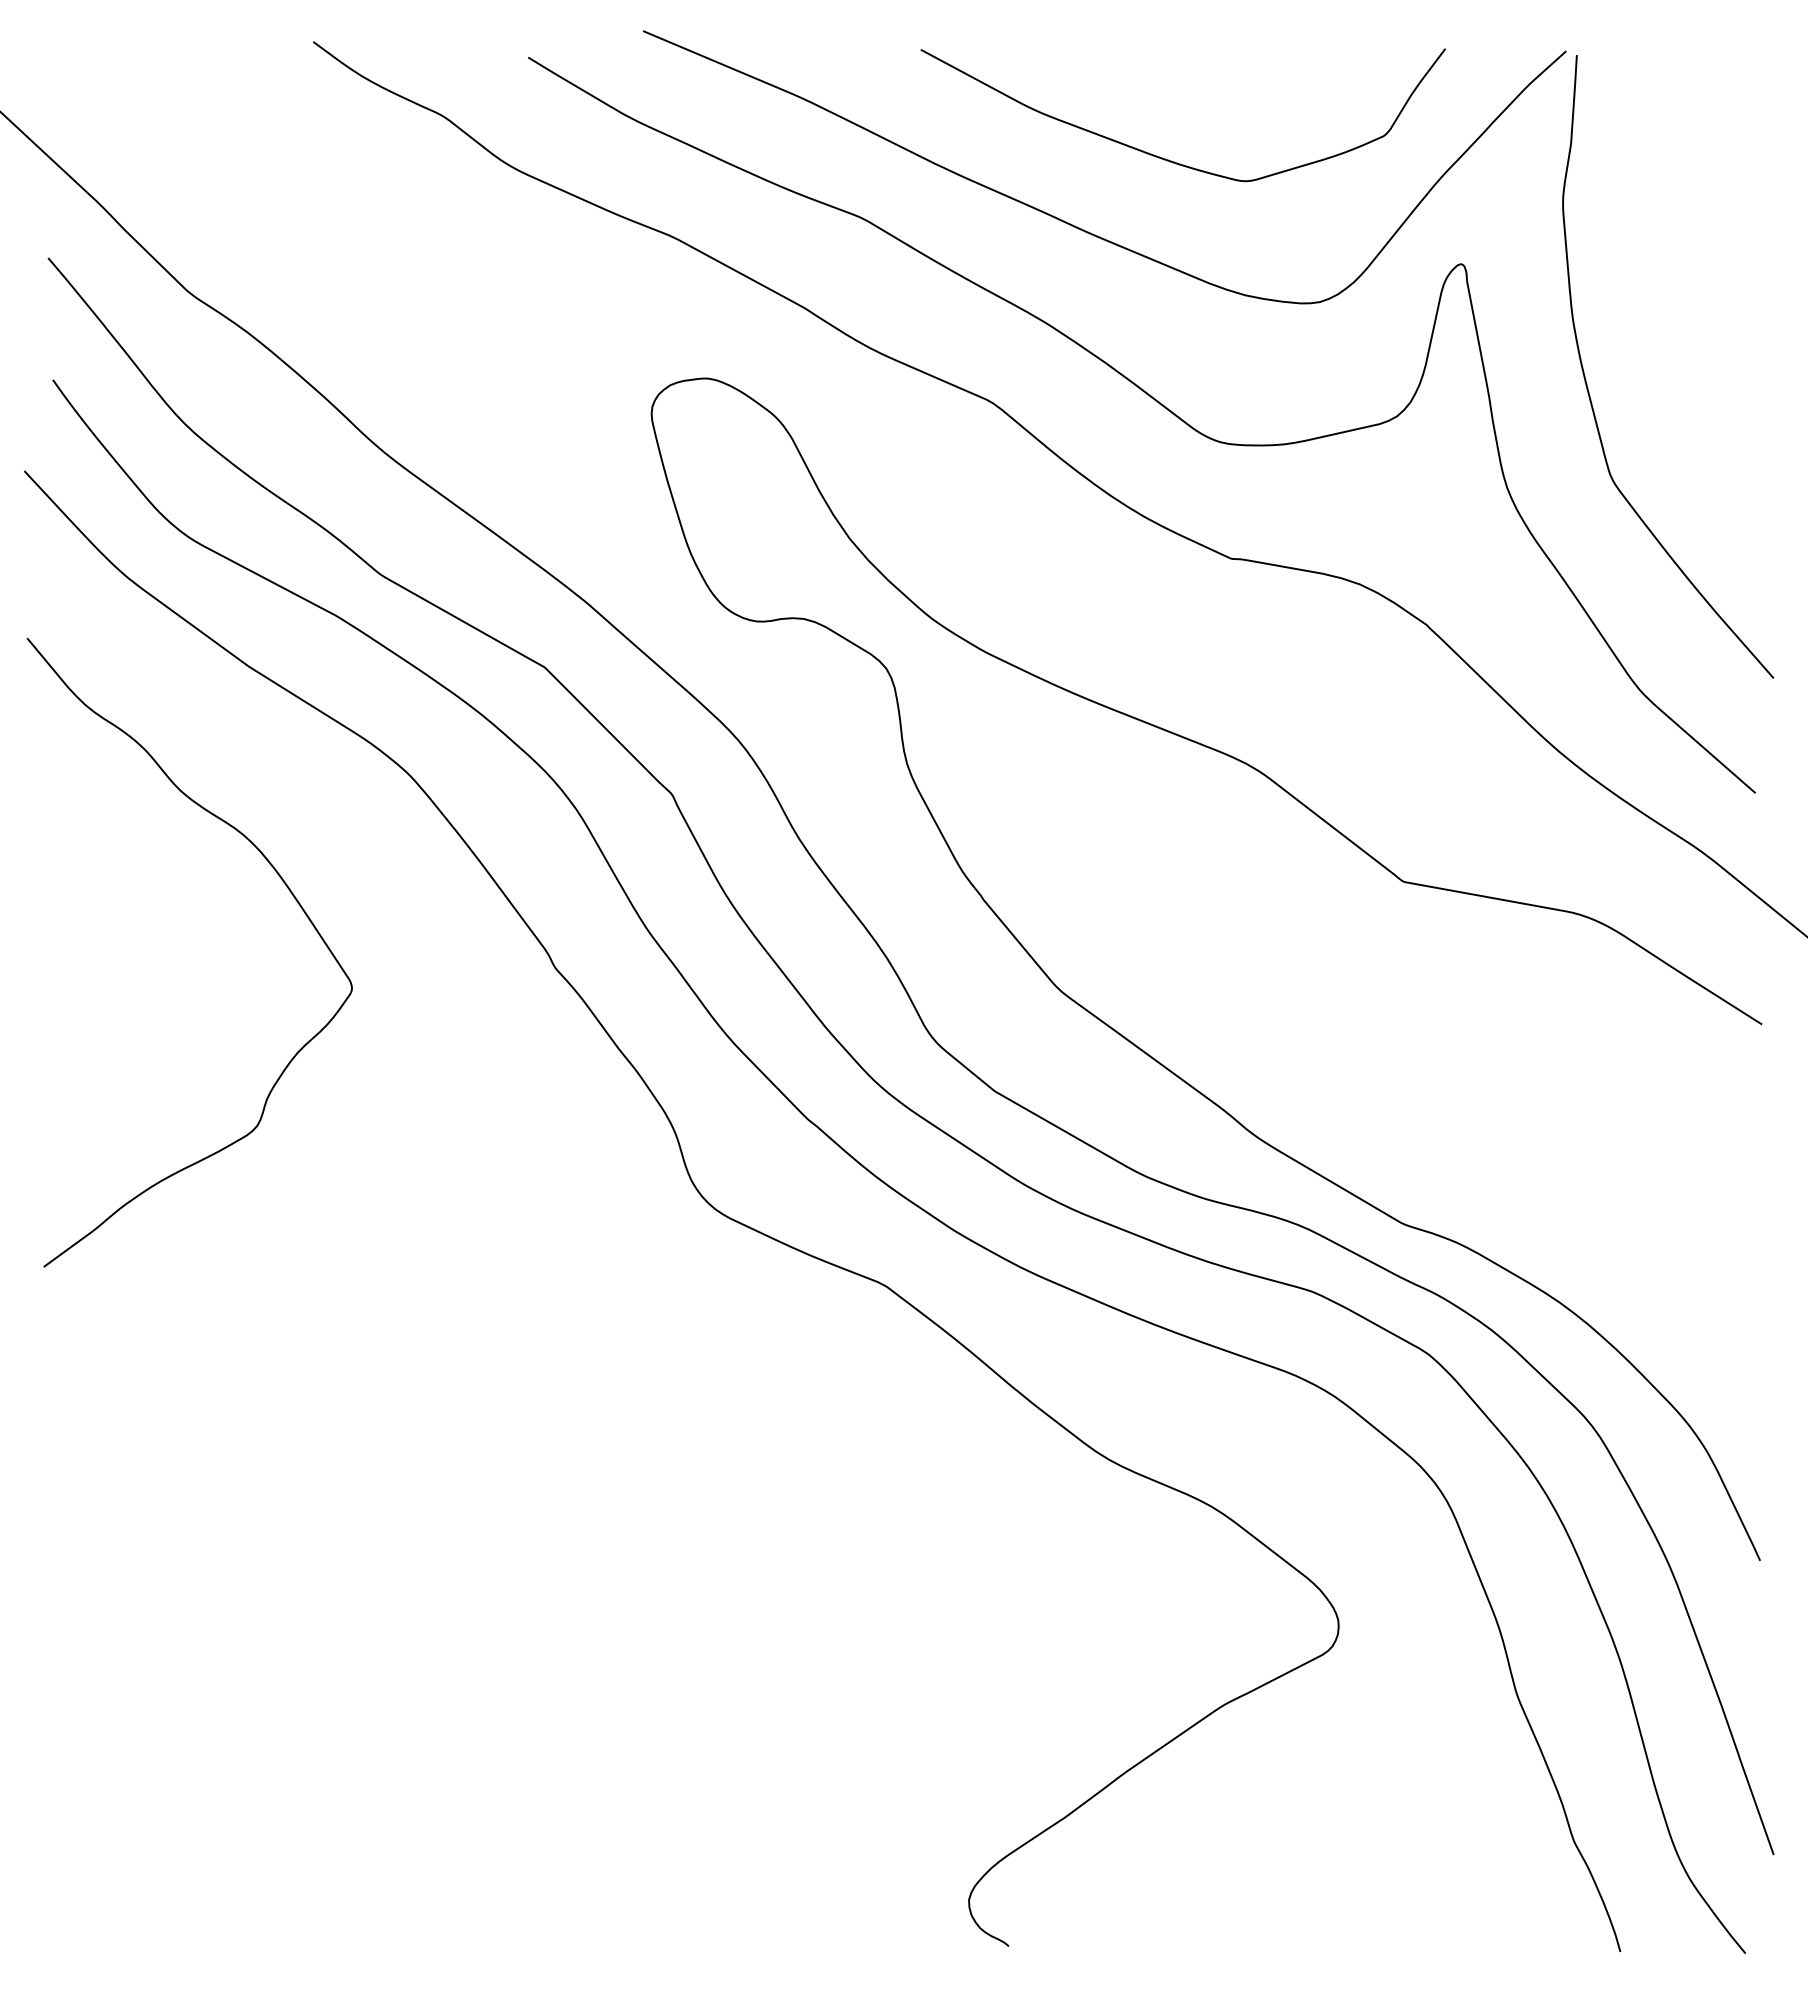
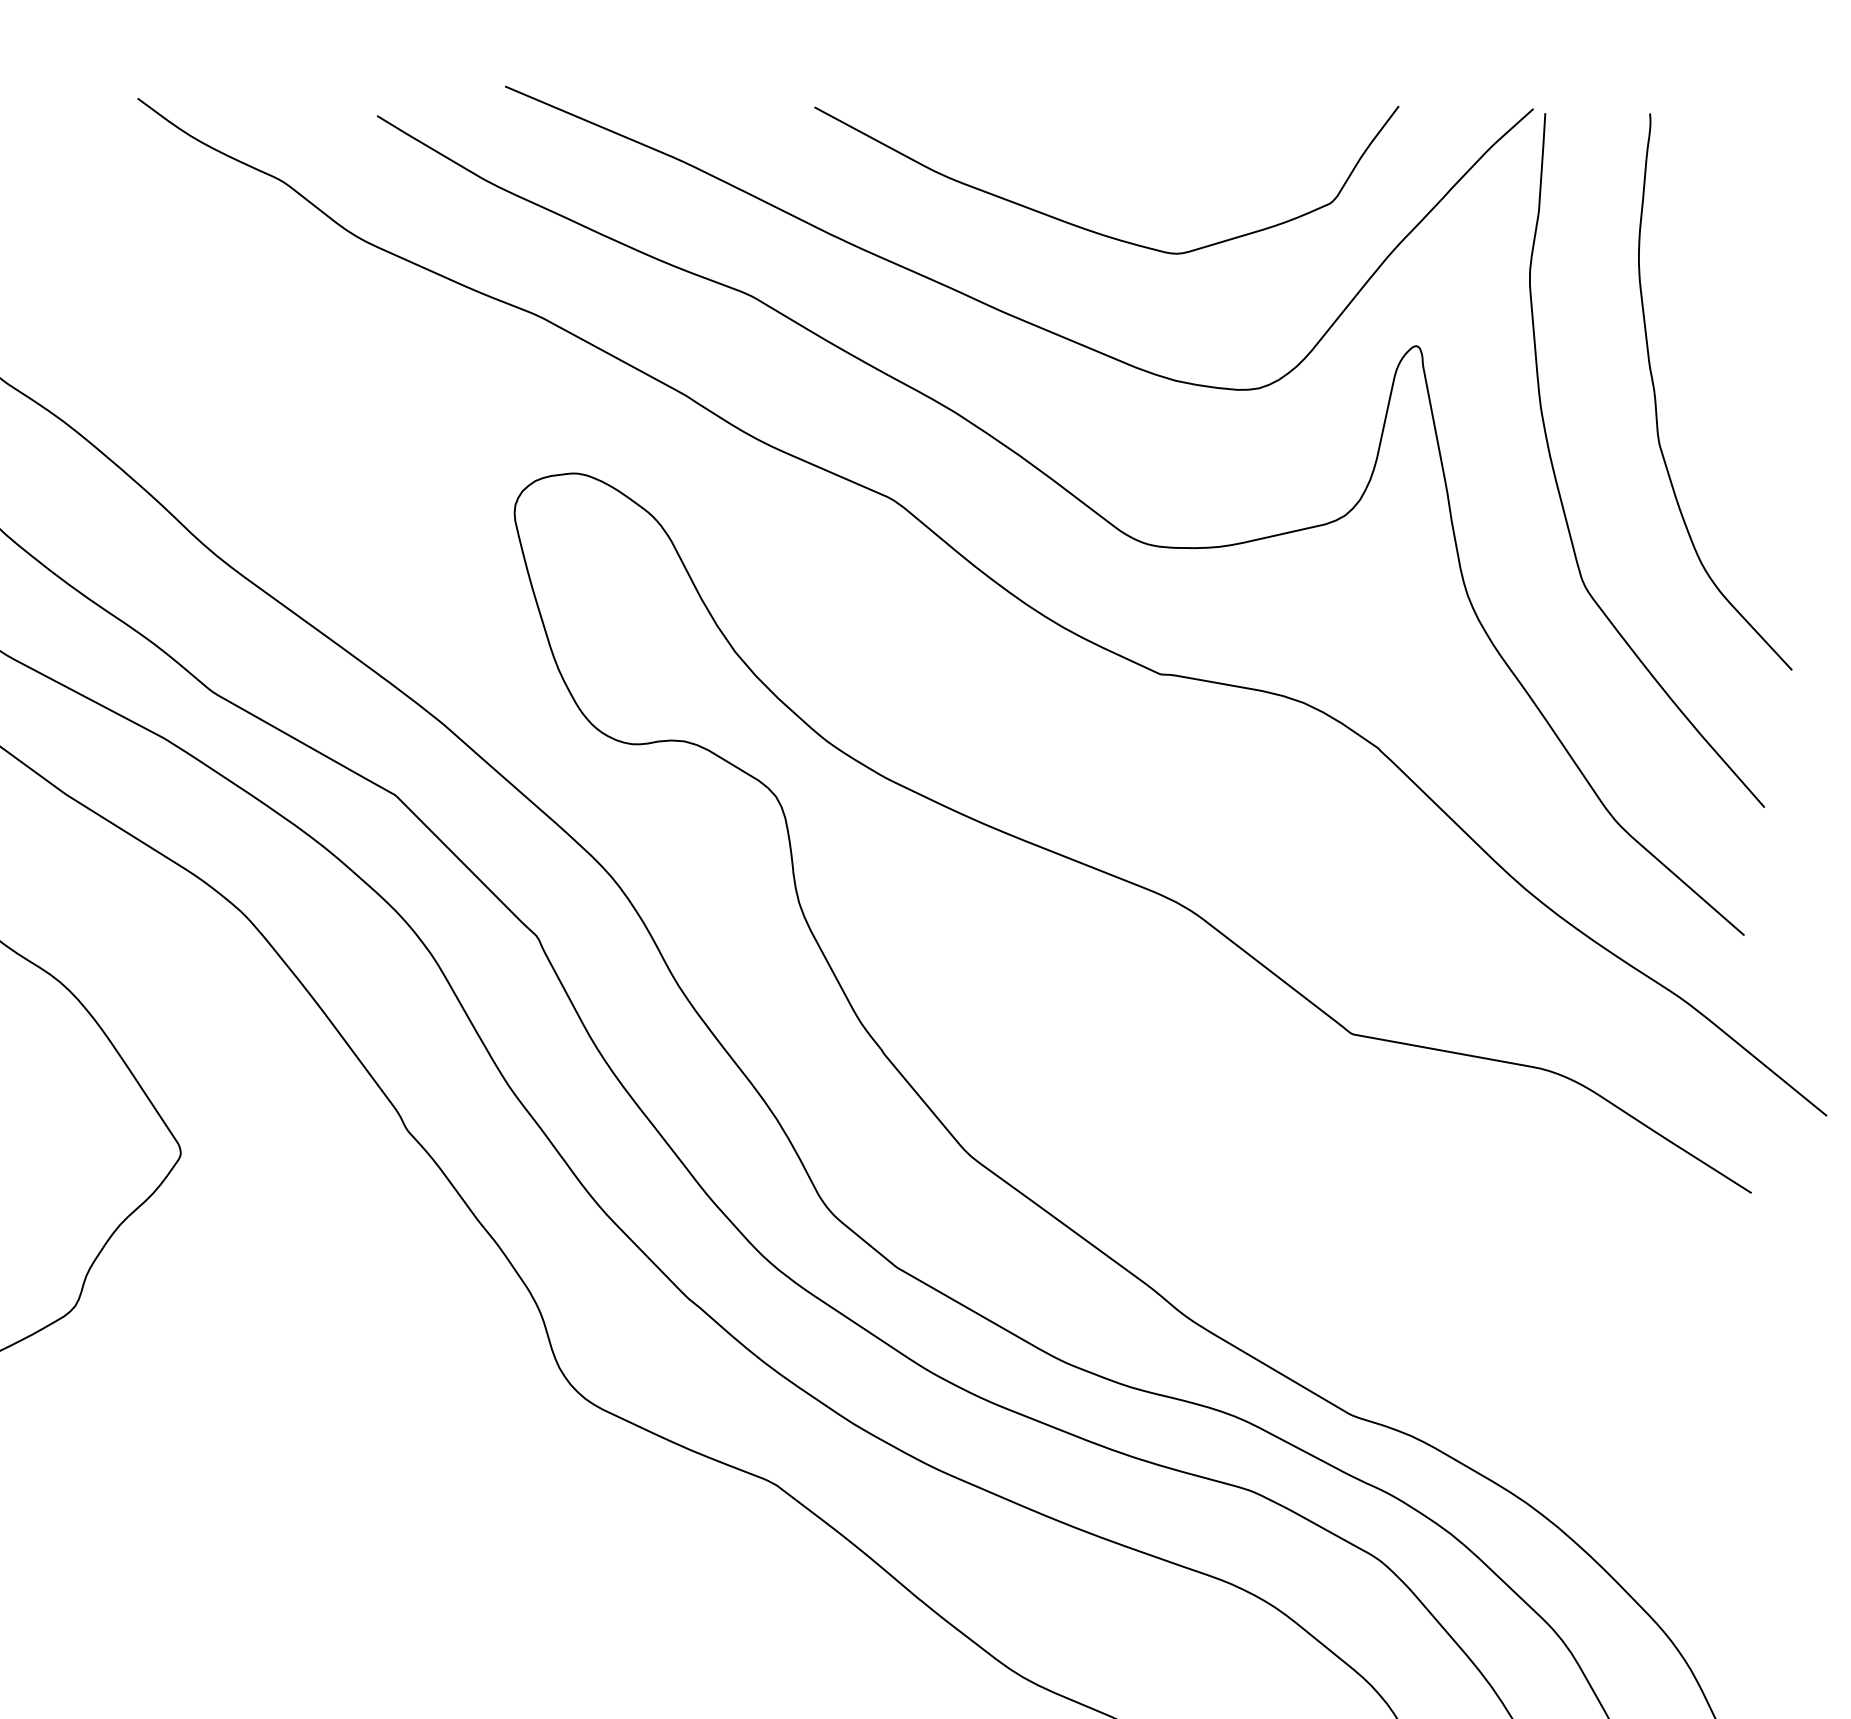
curve: (1676, 308) -> (1656, 395), added

